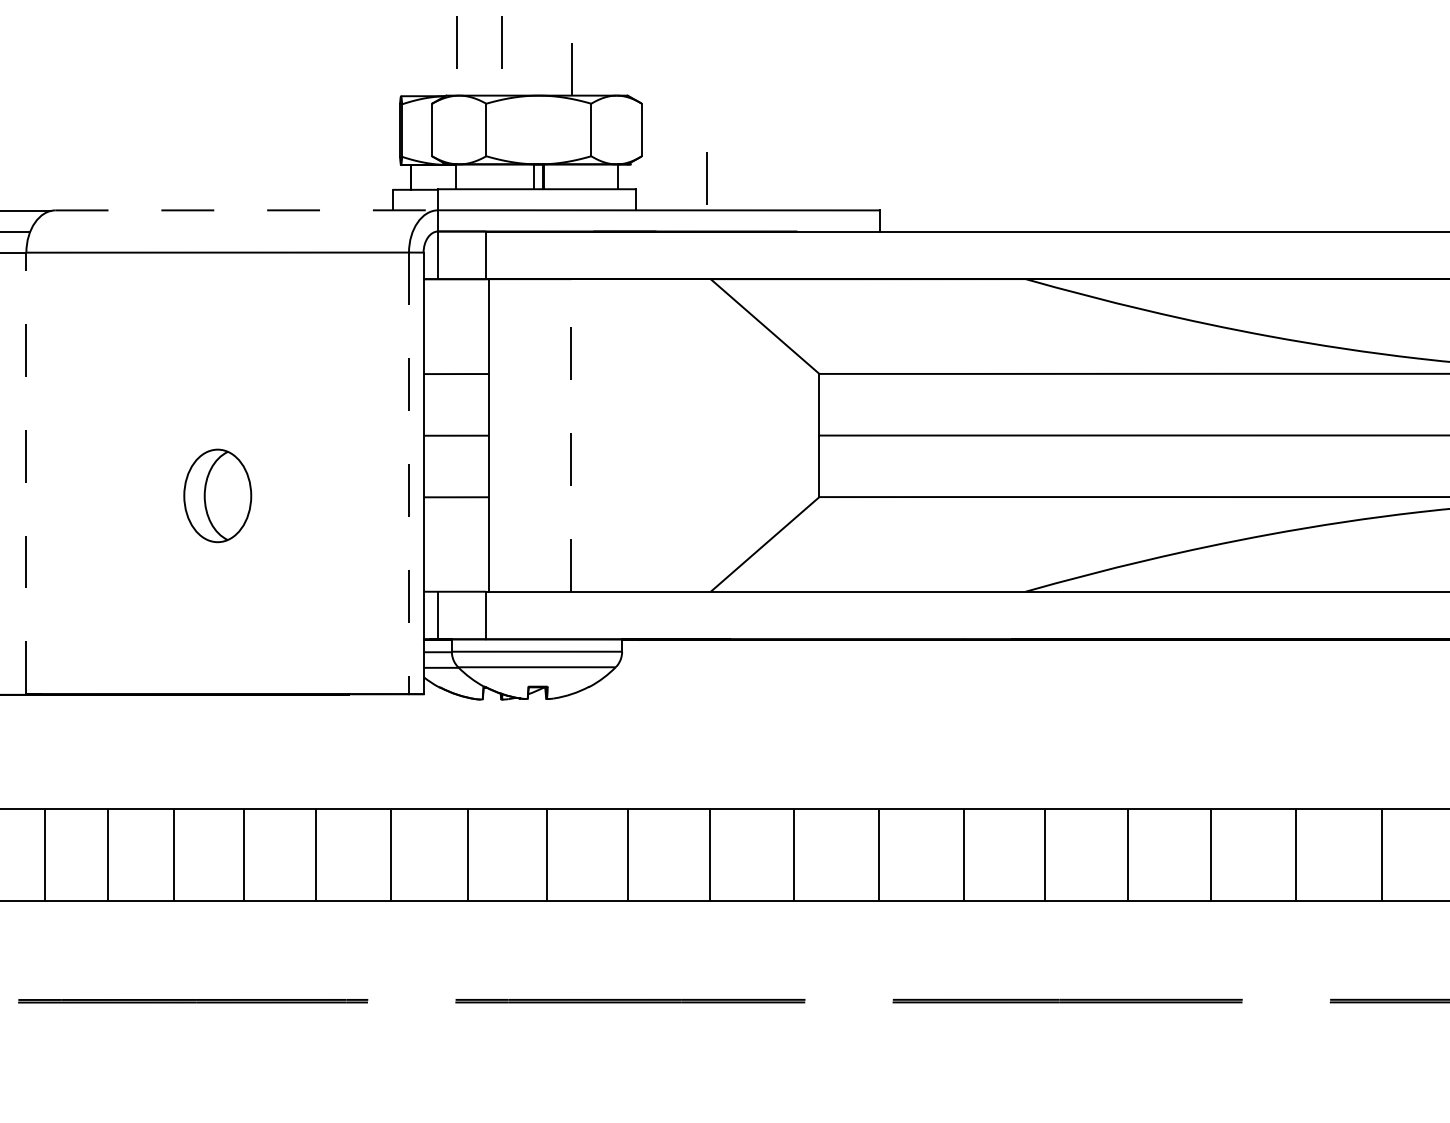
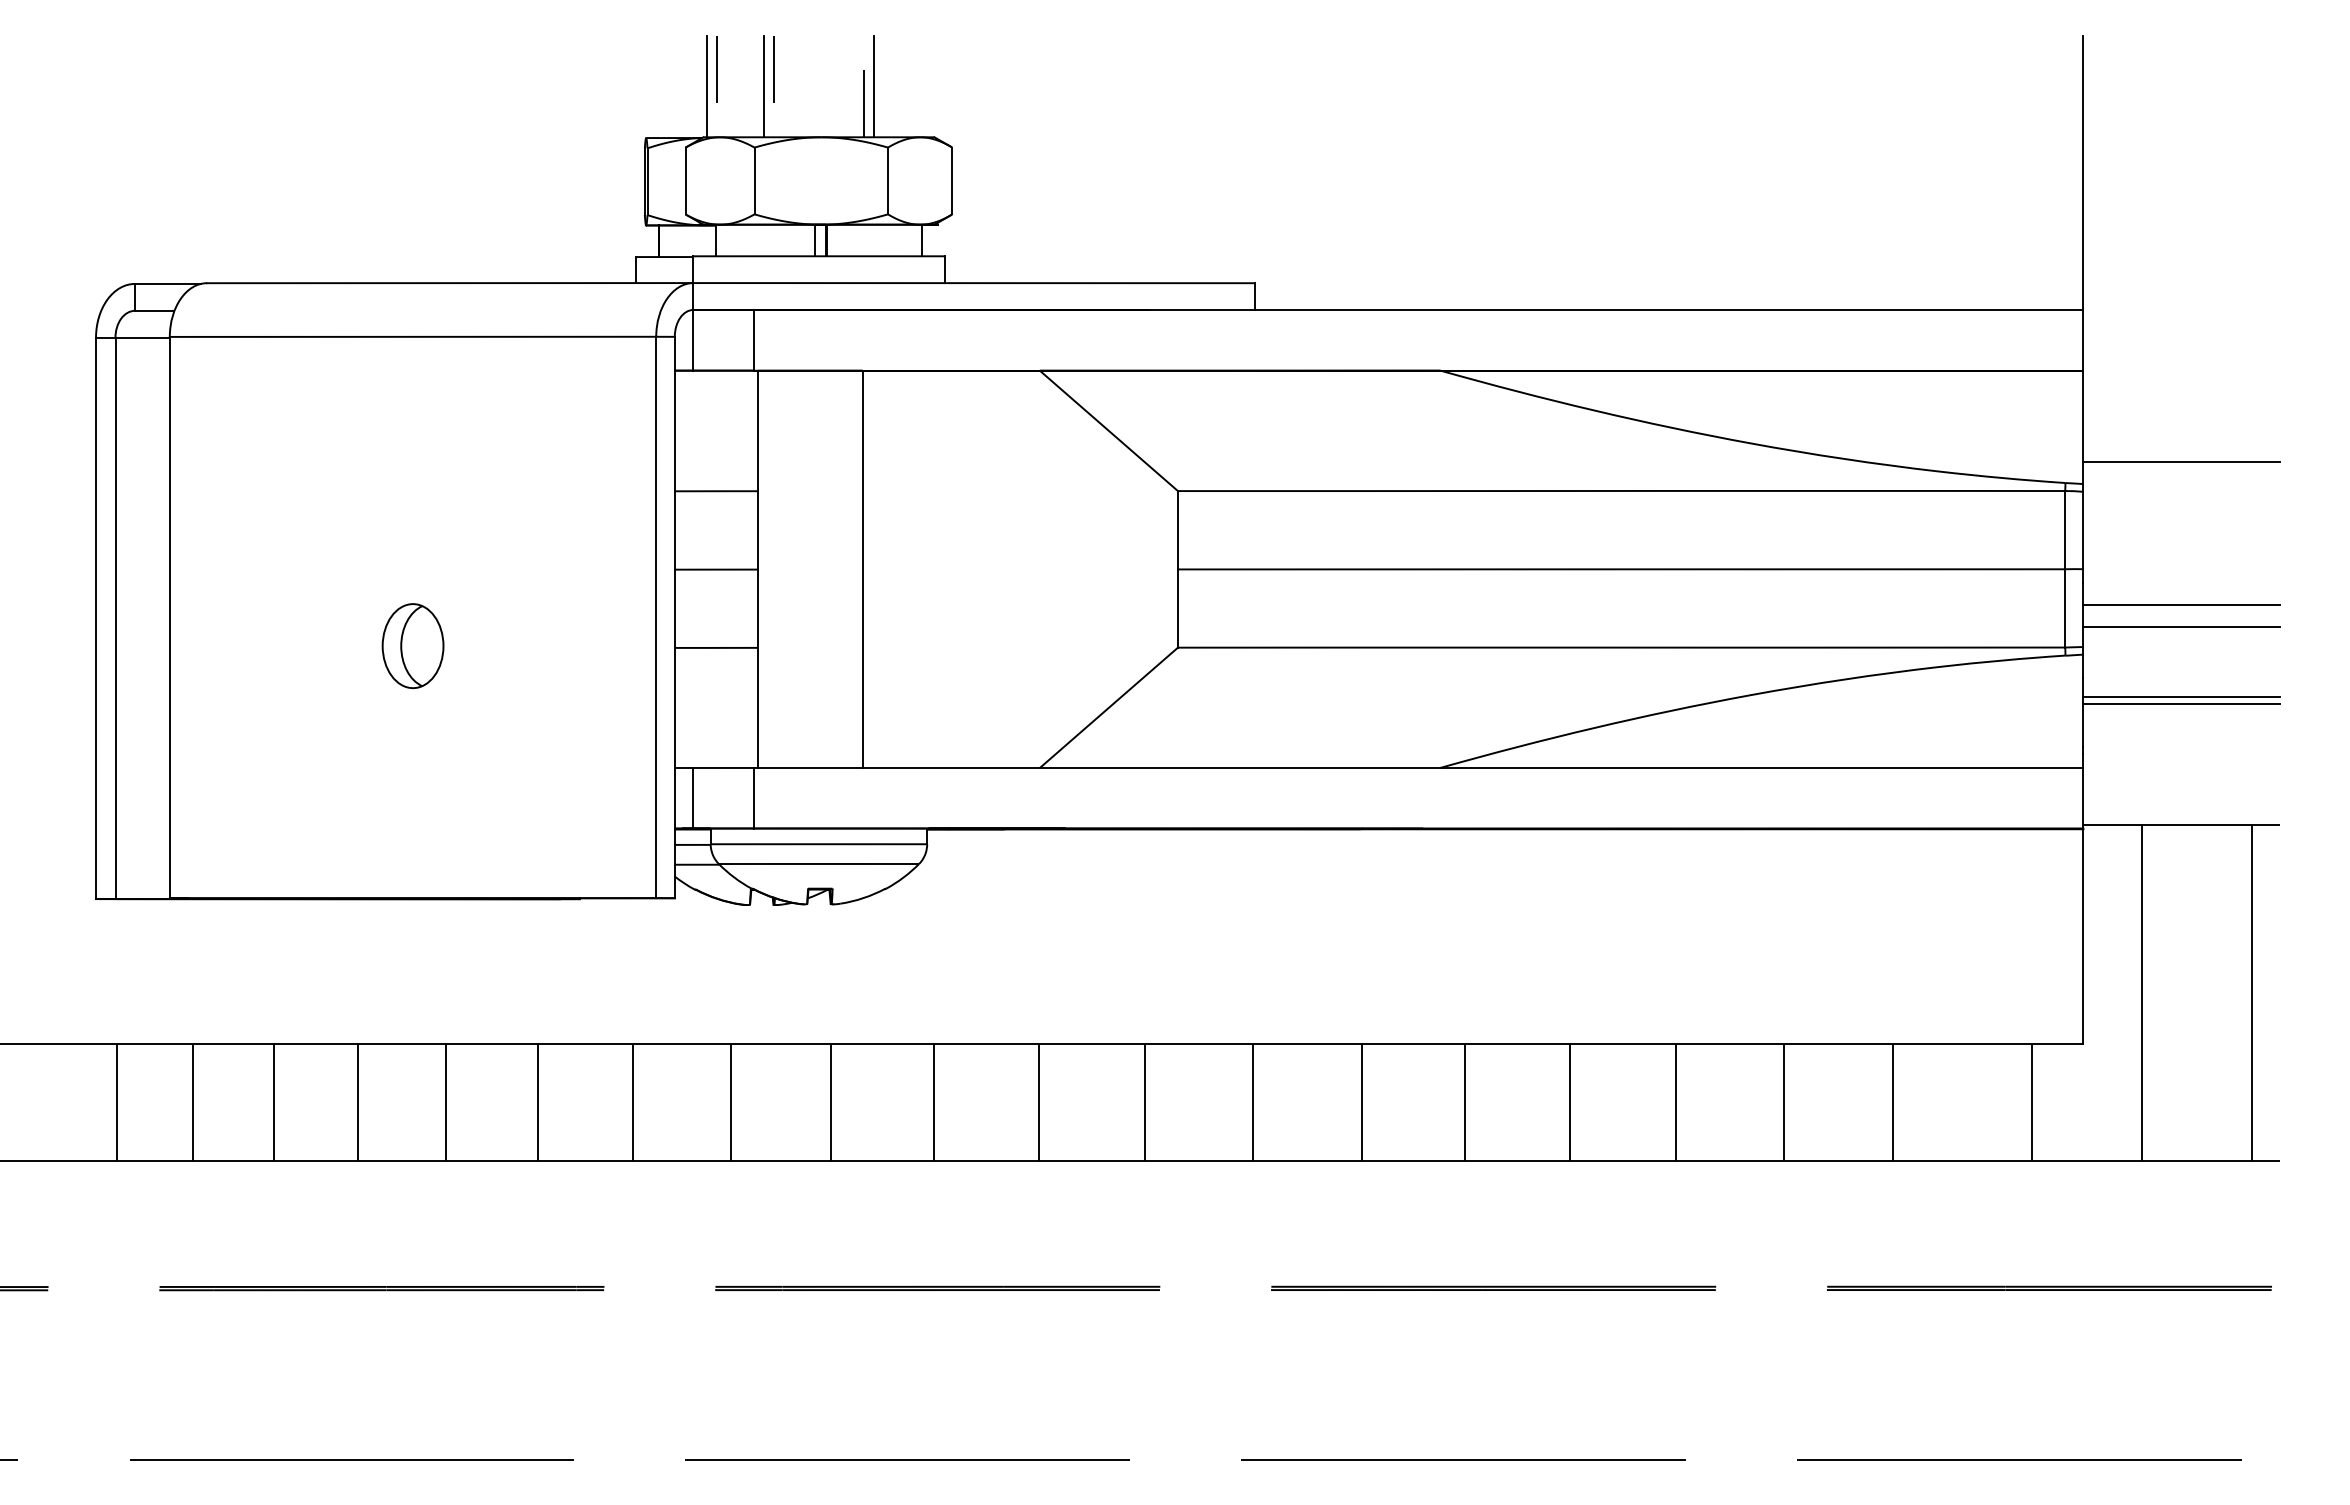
line: (448, 55) -> (706, 86), added
line: (493, 55) -> (763, 86), added
line: (580, 55) -> (874, 86), added
line: (706, 178) -> (1034, 242), removed
line: (247, 210) -> (450, 283), dashed -> solid
line: (571, 435) -> (862, 569), dashed -> solid
line: (26, 473) -> (169, 617), dashed -> solid
line: (409, 473) -> (656, 617), dashed -> solid
part: (217, 495) -> (412, 645), size x0.71

